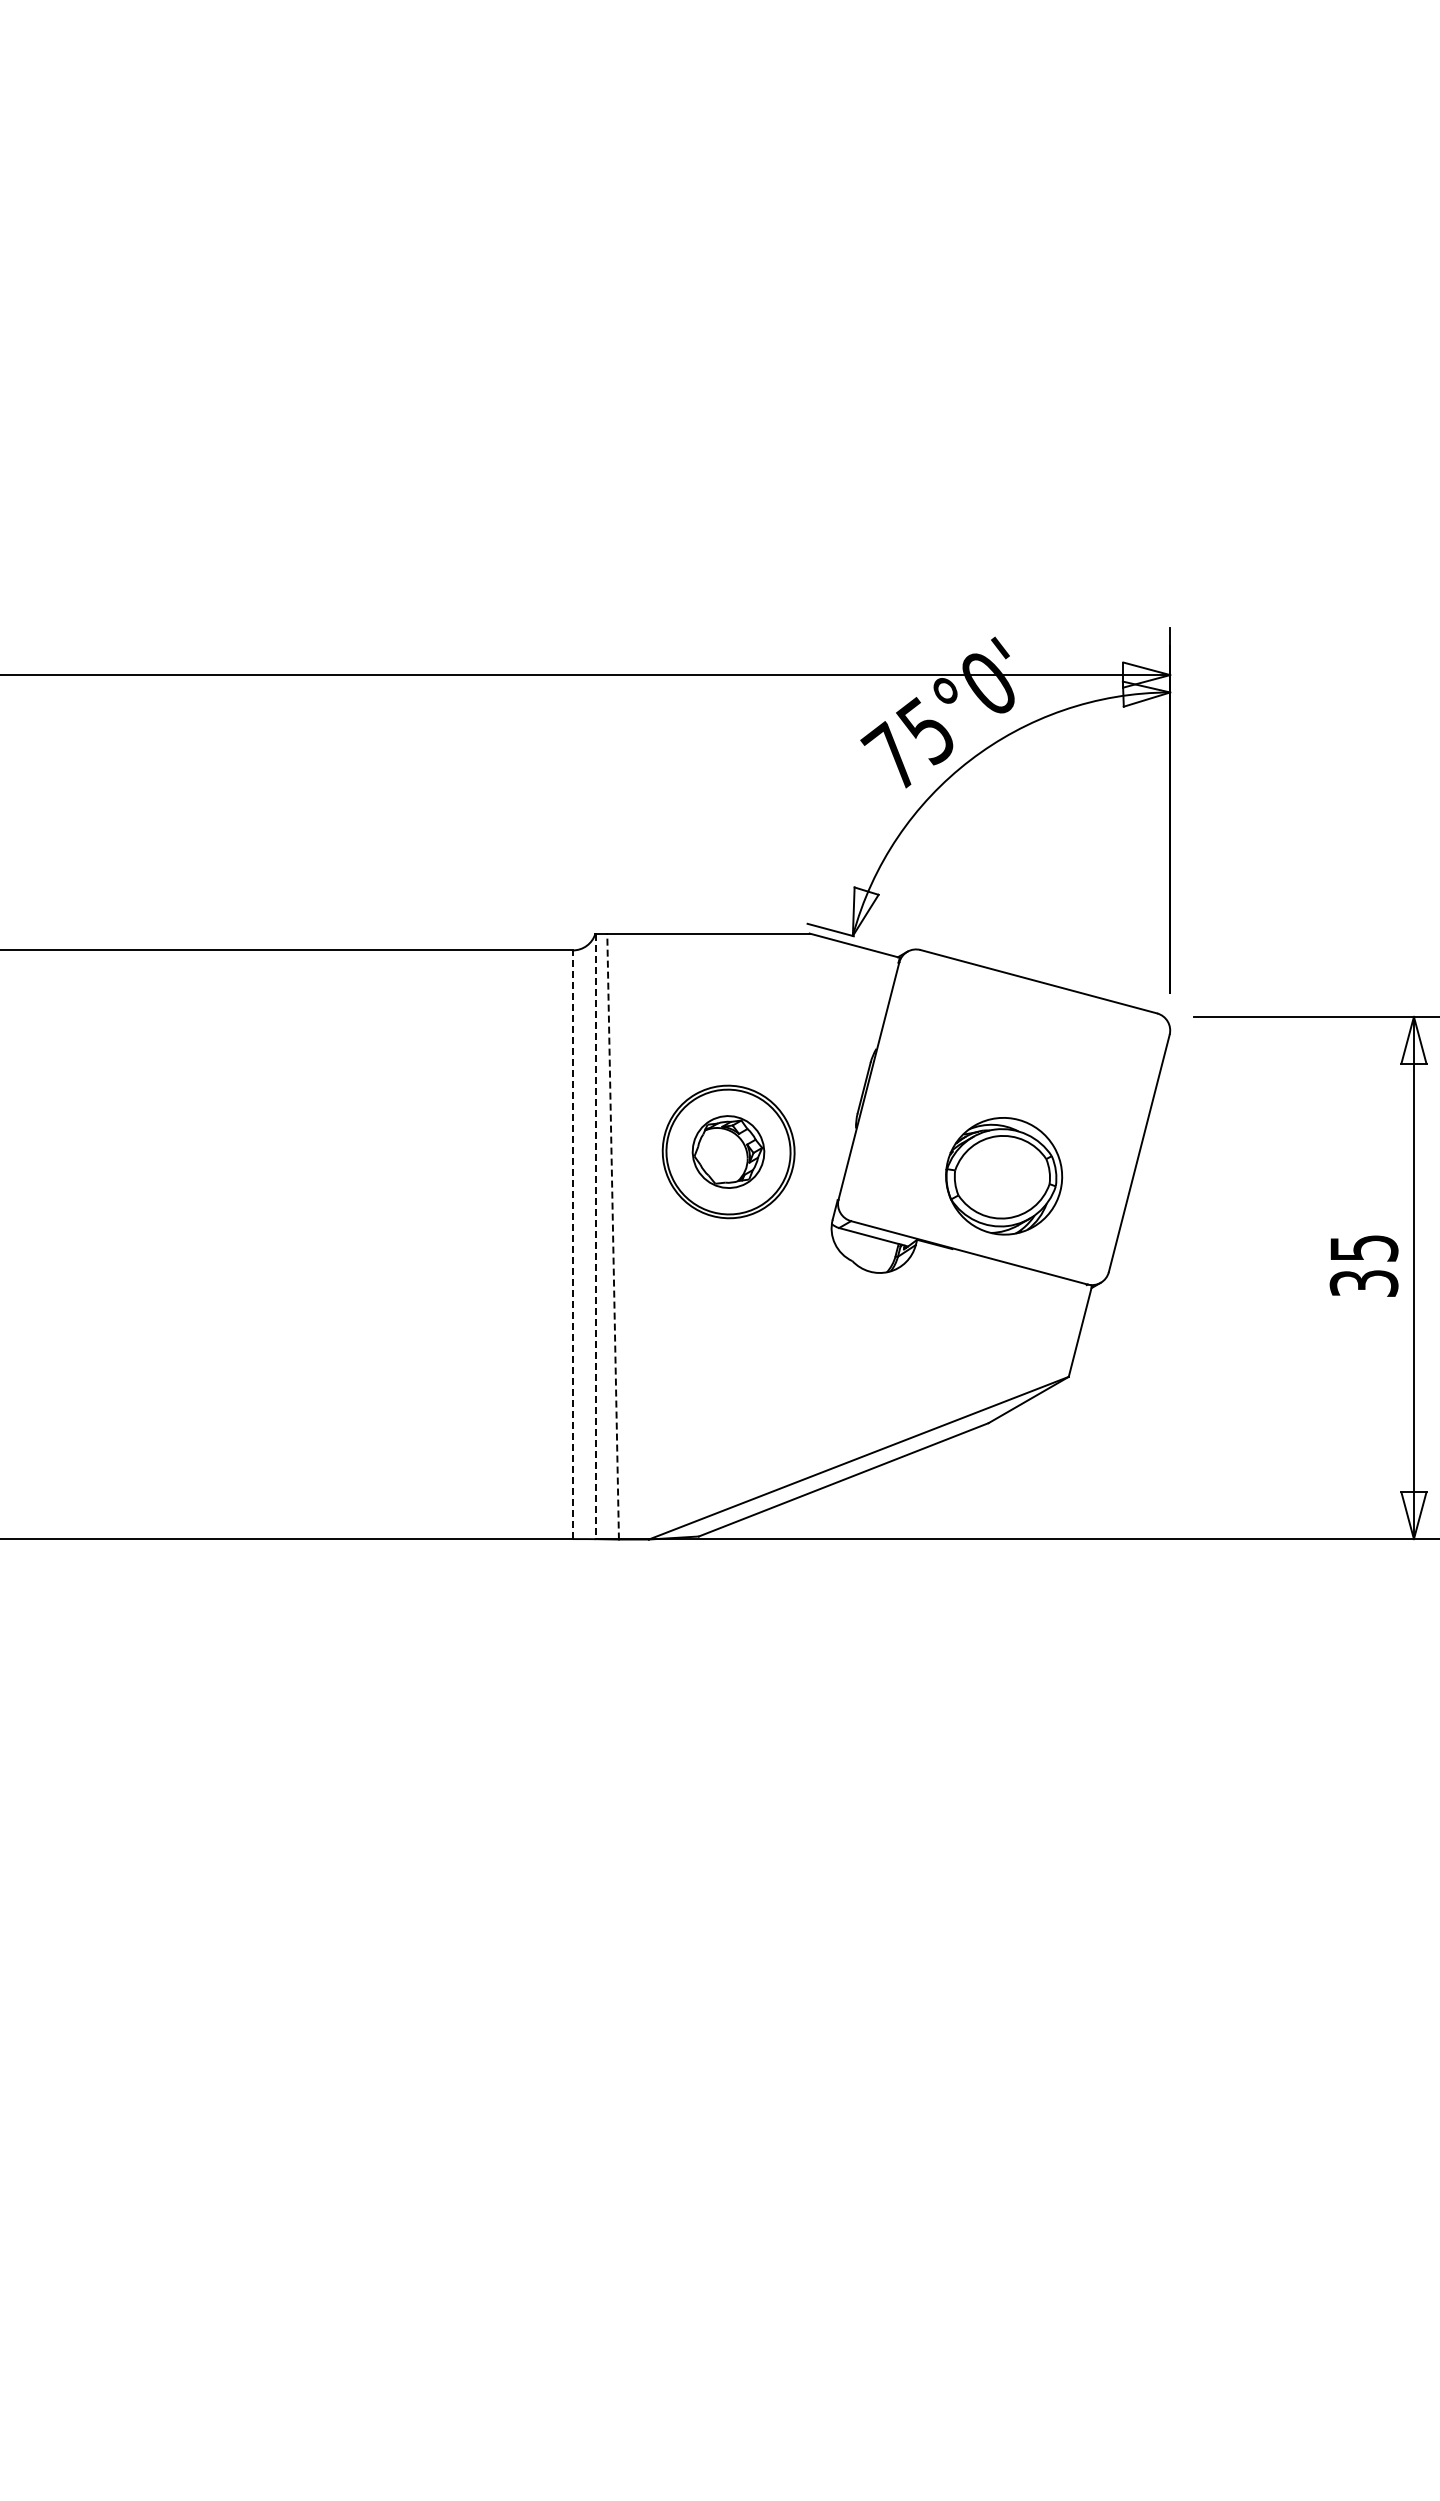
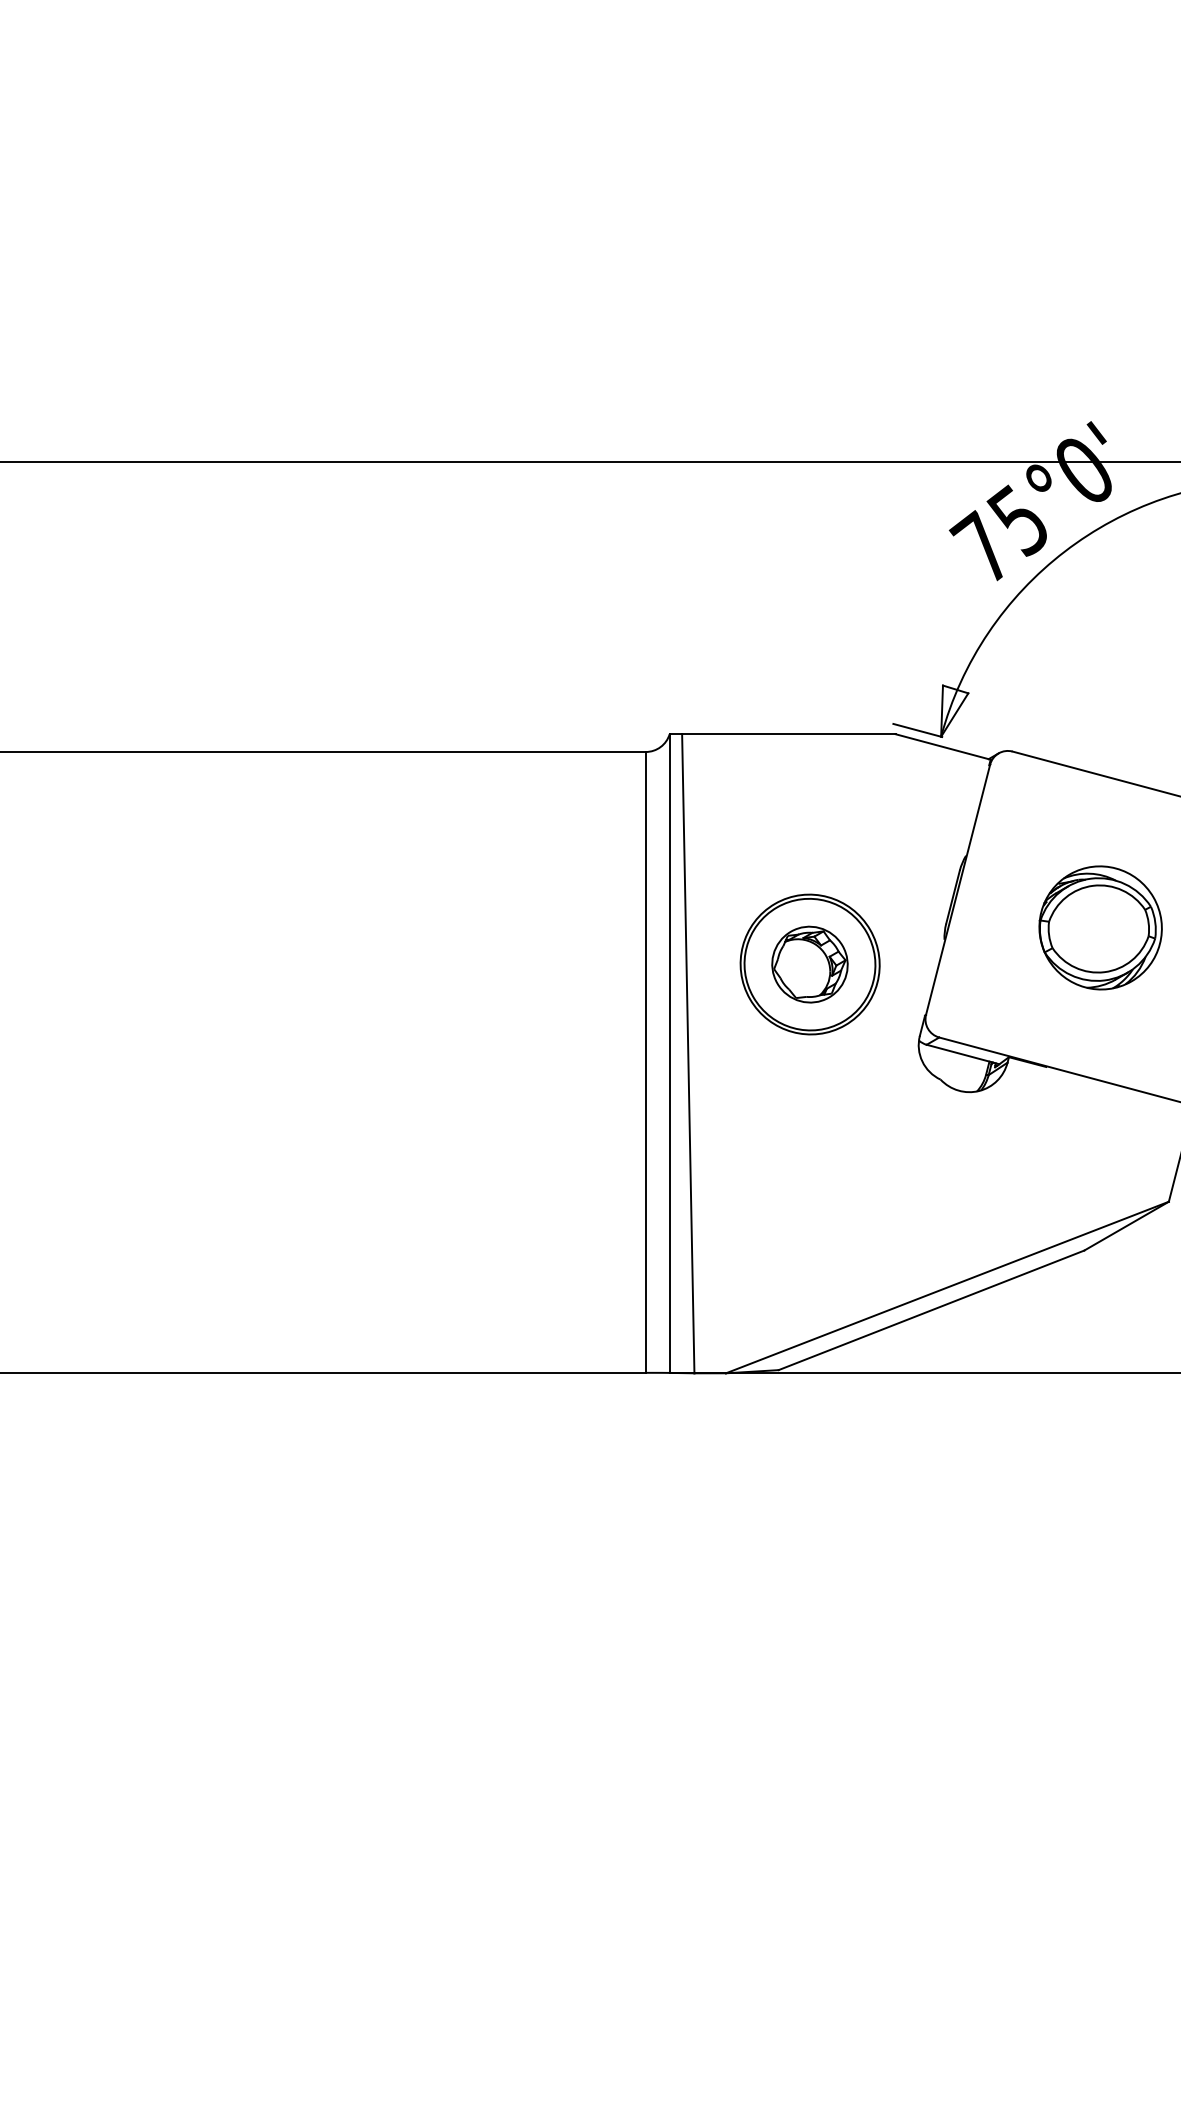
part: (1004, 1176) -> (1101, 928), moved
line: (595, 1236) -> (669, 1053), dashed -> solid
line: (613, 1236) -> (688, 1053), dashed -> solid
line: (572, 1244) -> (645, 1062), dashed -> solid

